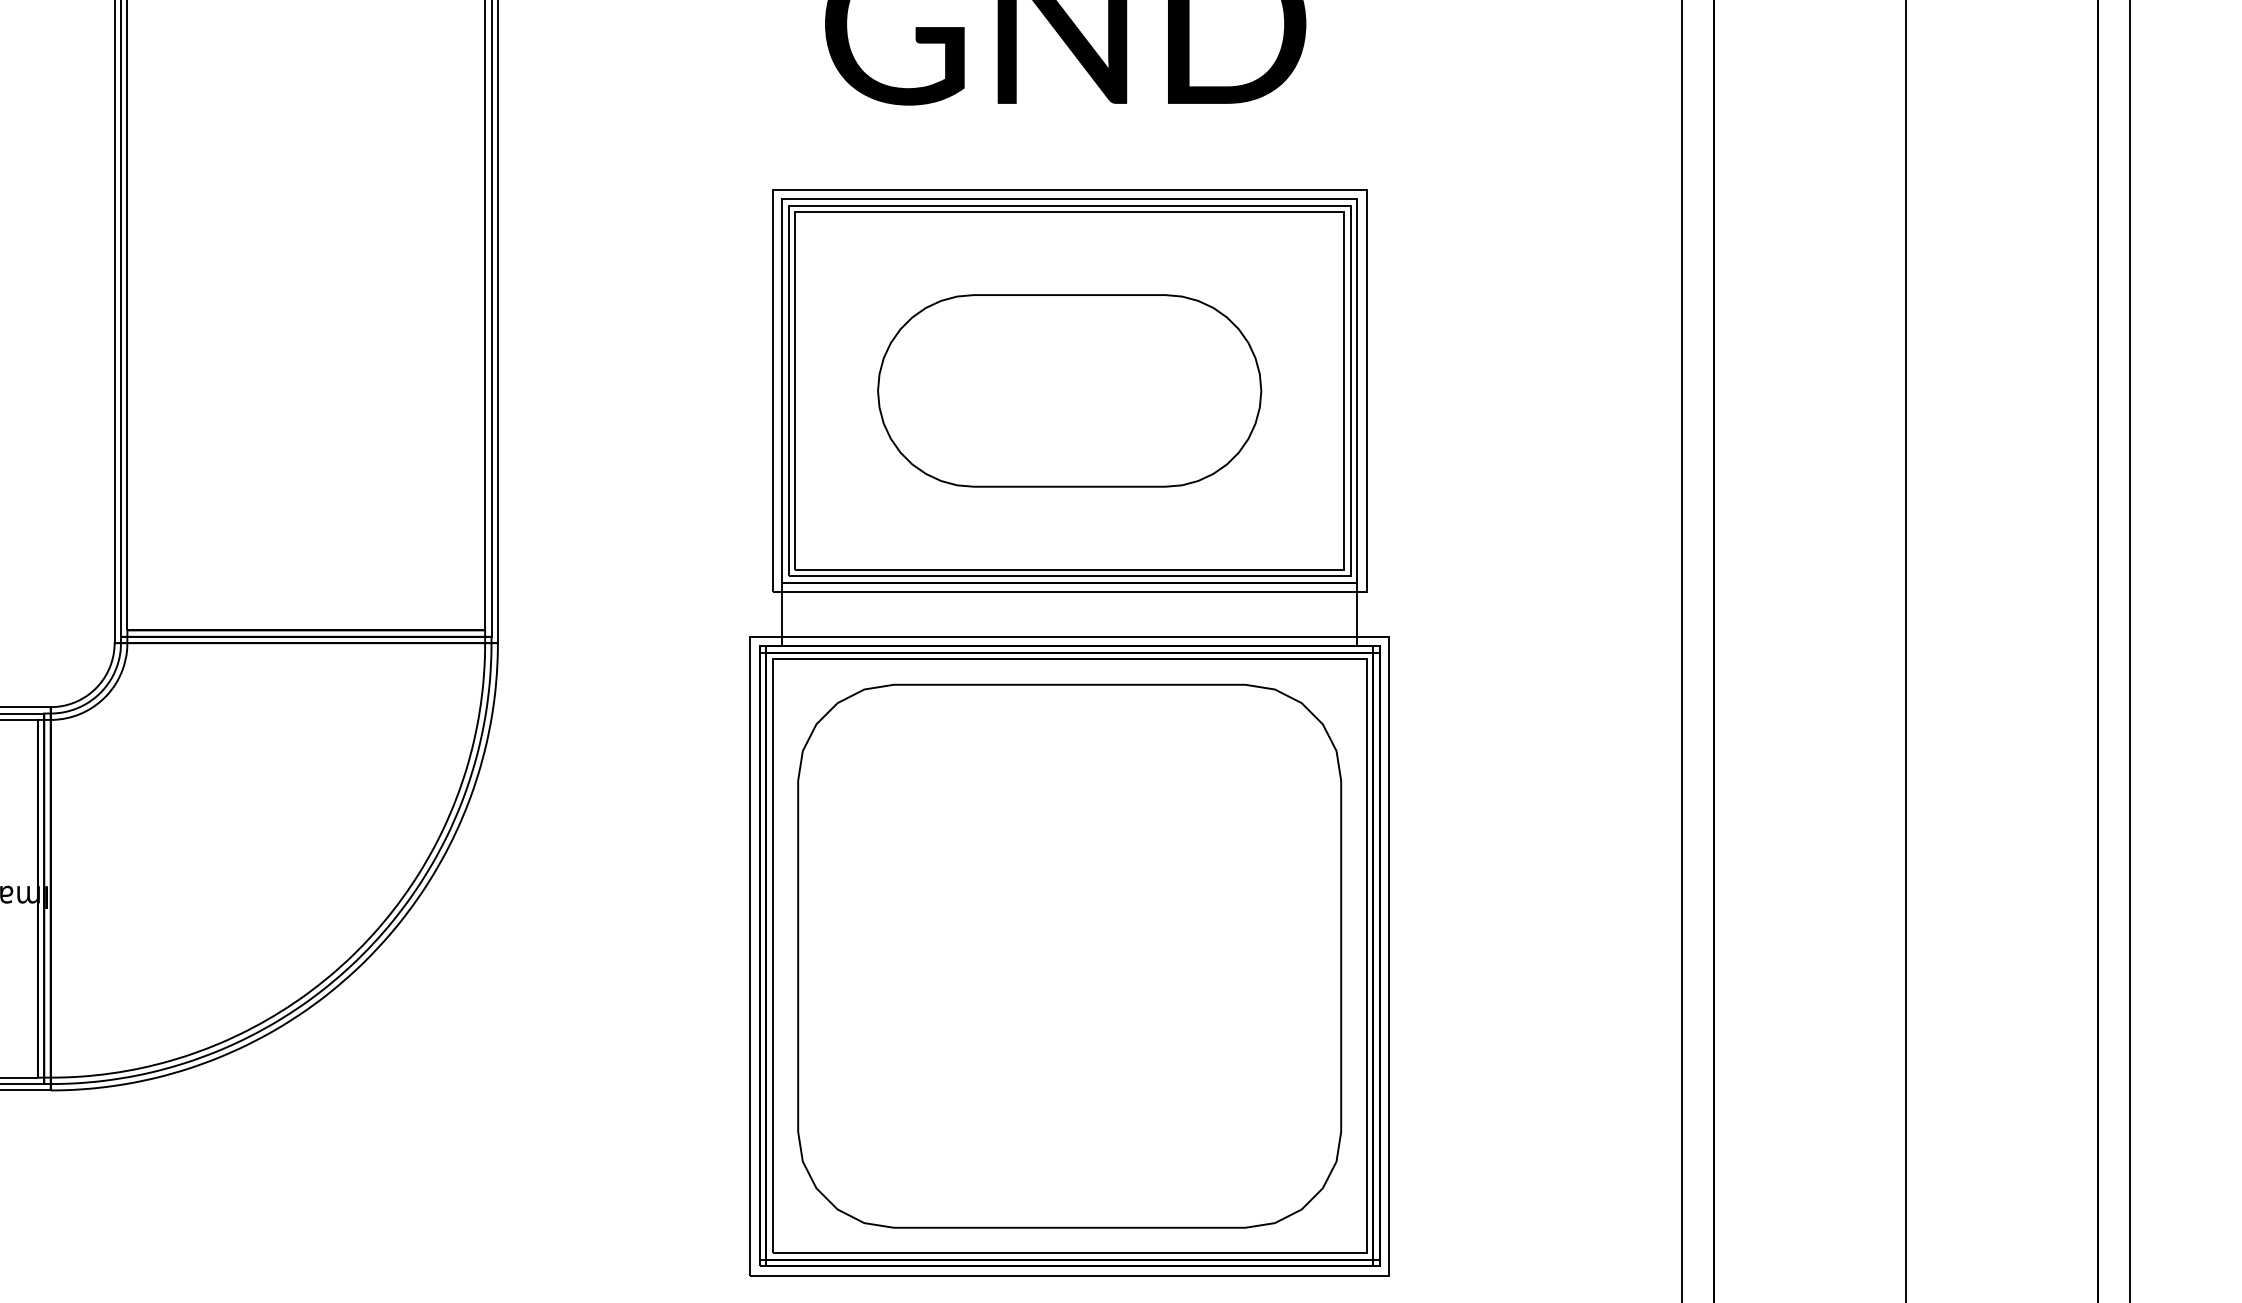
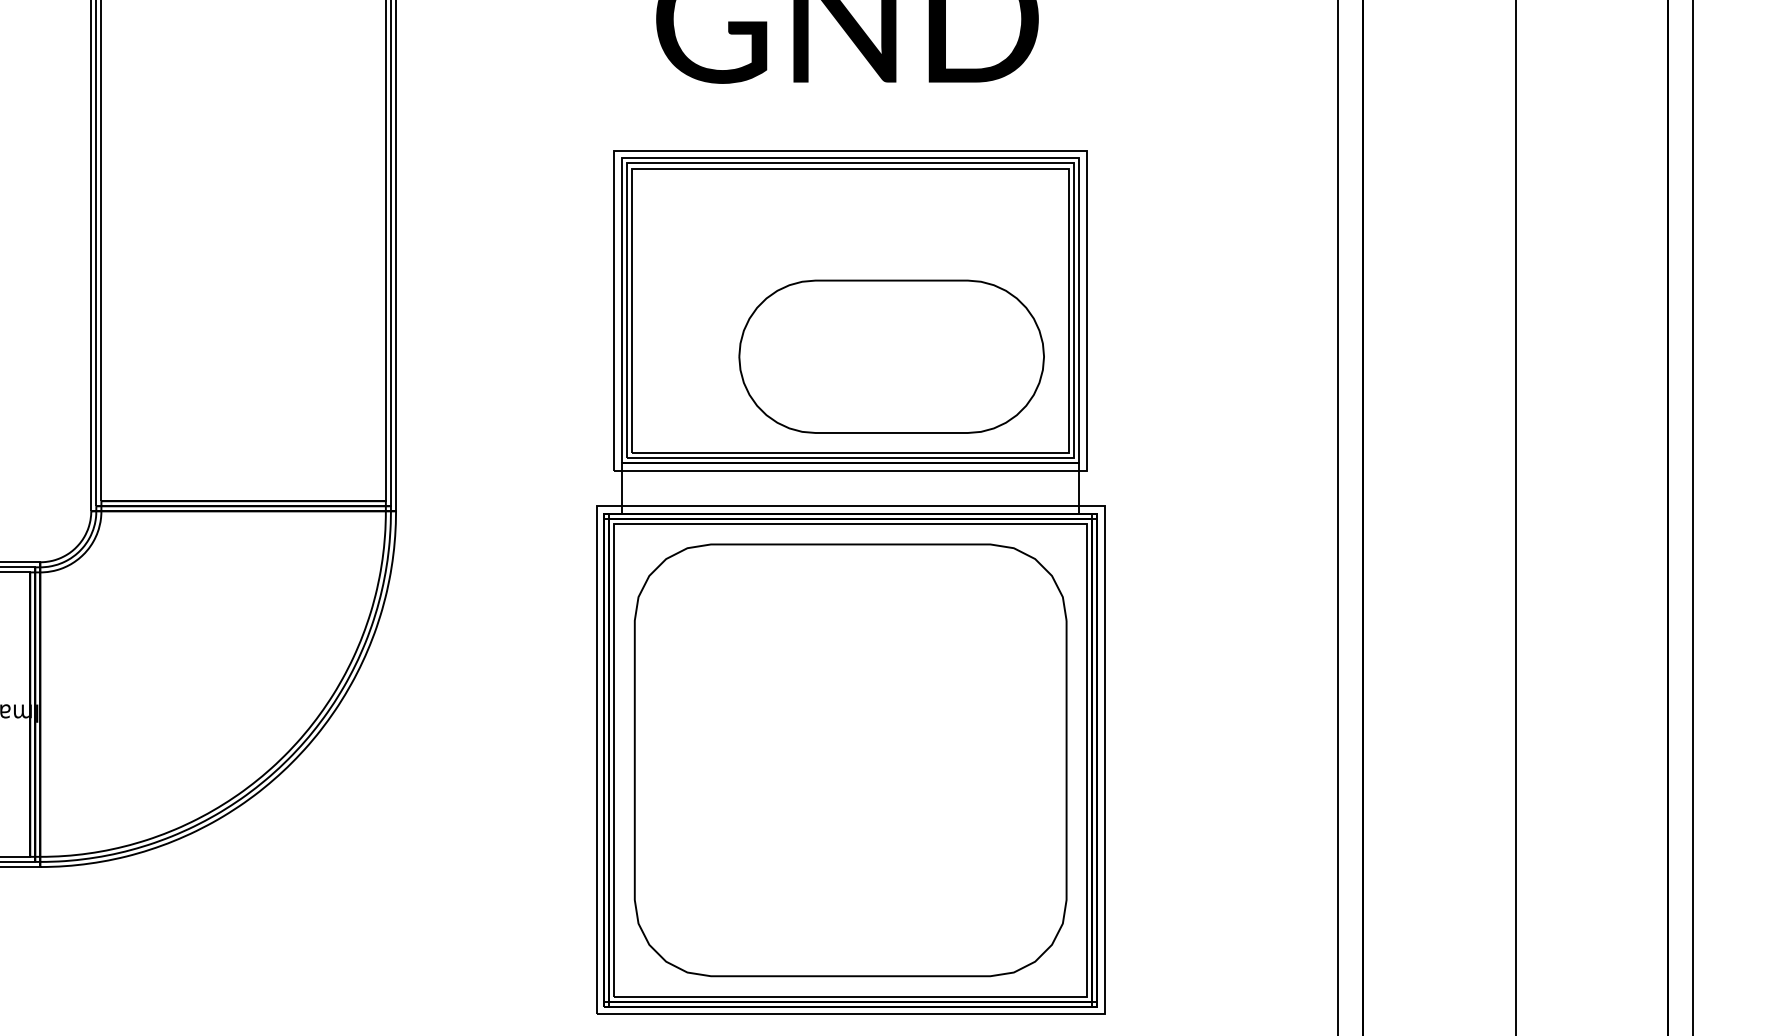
part: (1069, 390) -> (891, 356), moved

